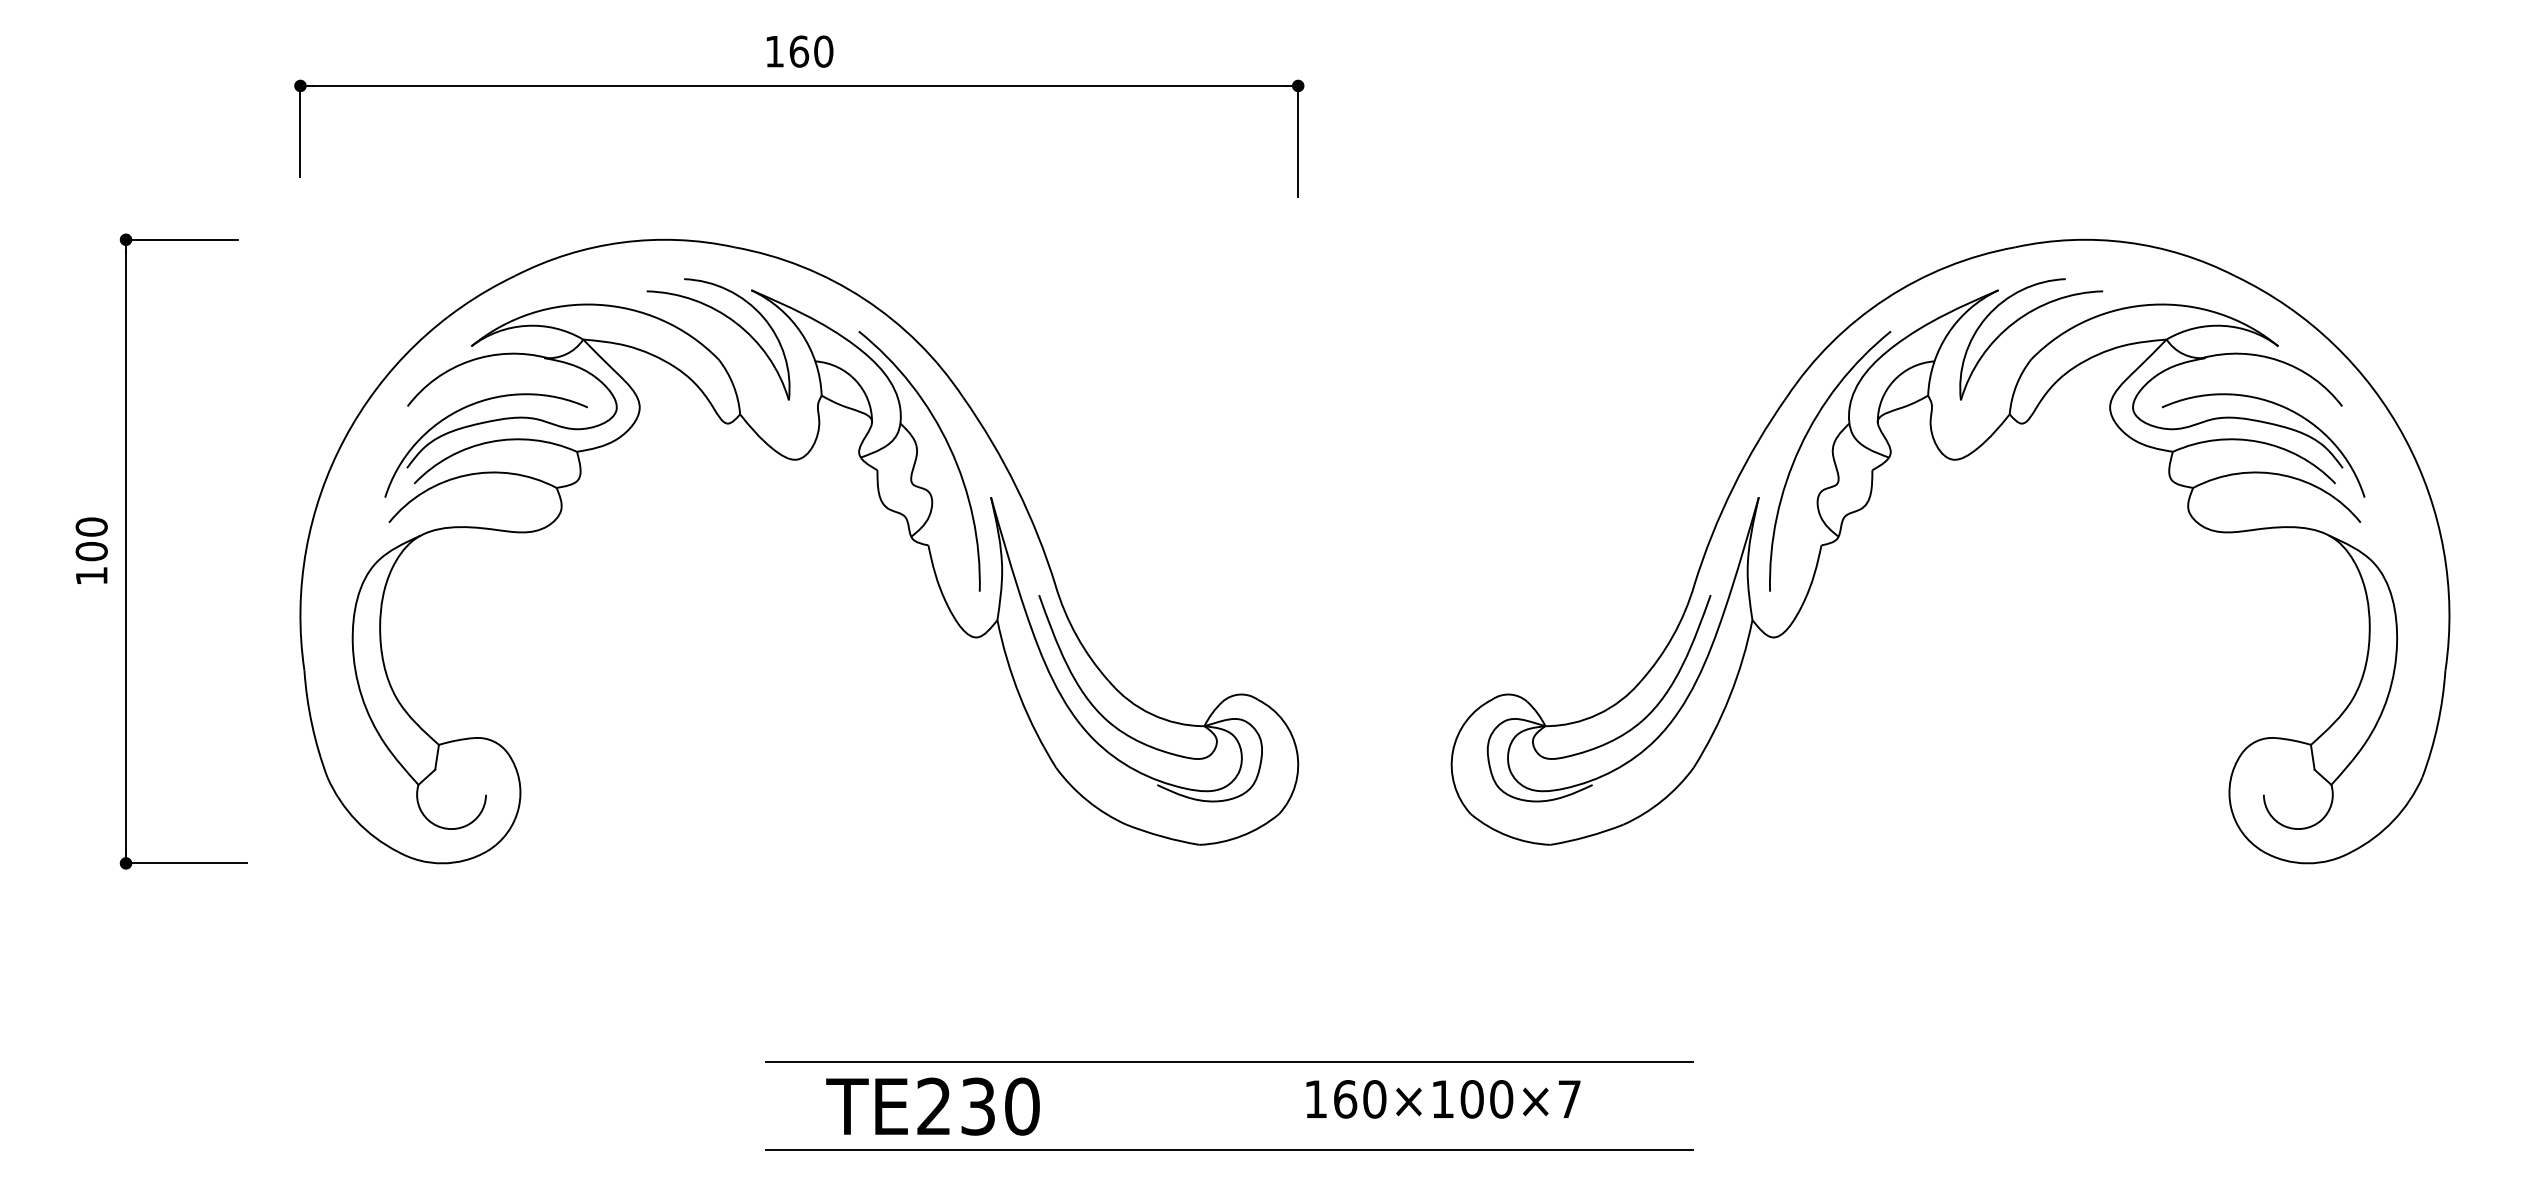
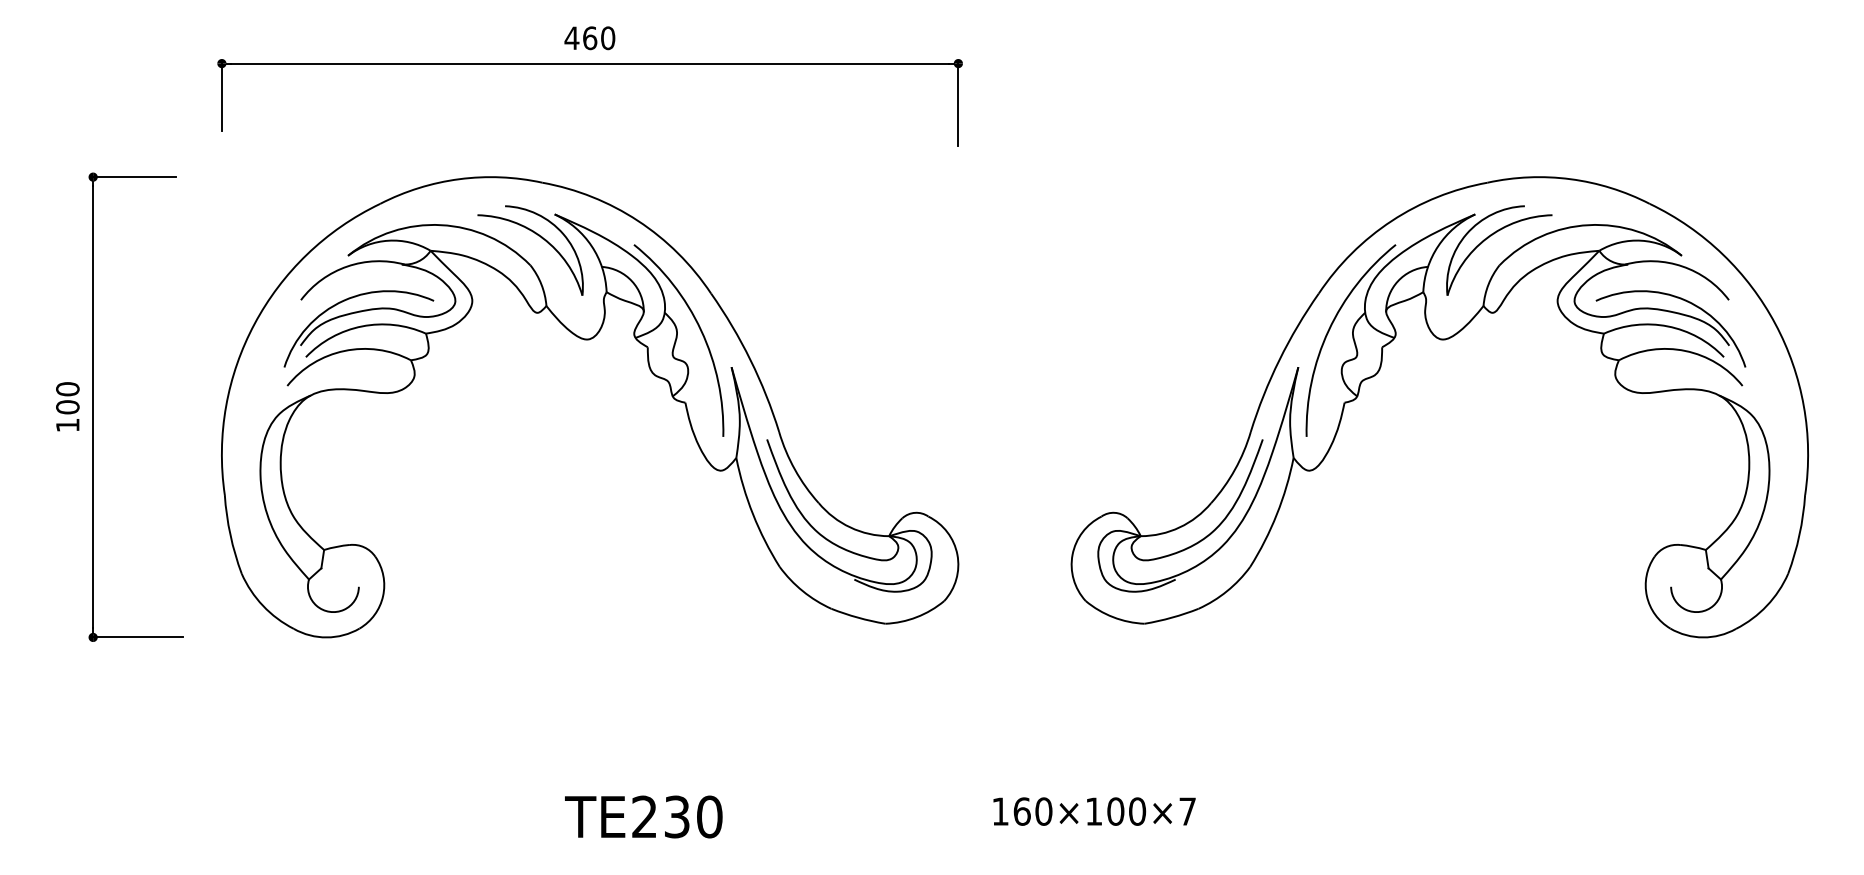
text: (774, 50) -> (571, 37), 160 -> 460
line: (1229, 1062) -> (907, 784), removed
text: (1443, 1099) -> (1094, 811), moved
text: (932, 1105) -> (643, 816), moved
line: (1229, 1149) -> (907, 848), removed

